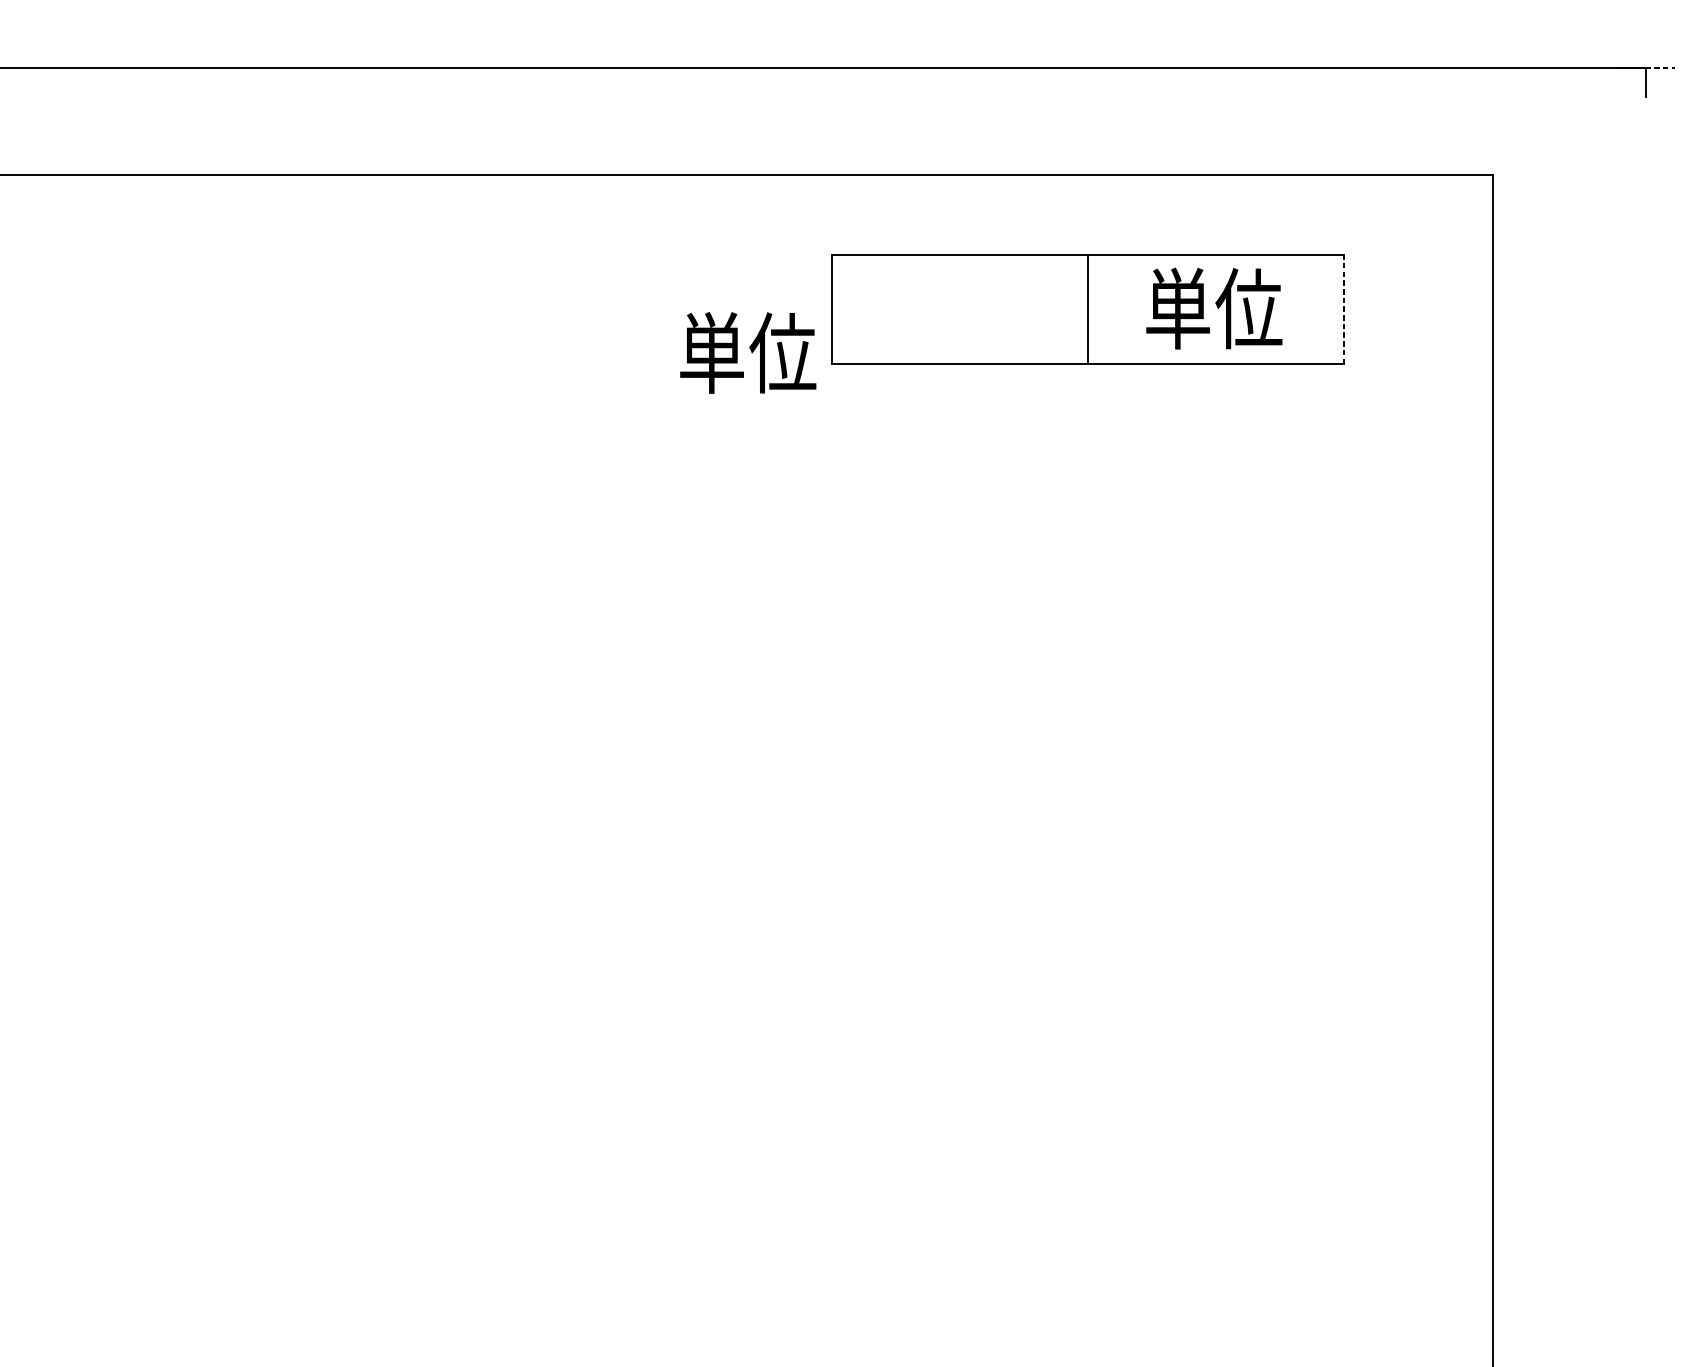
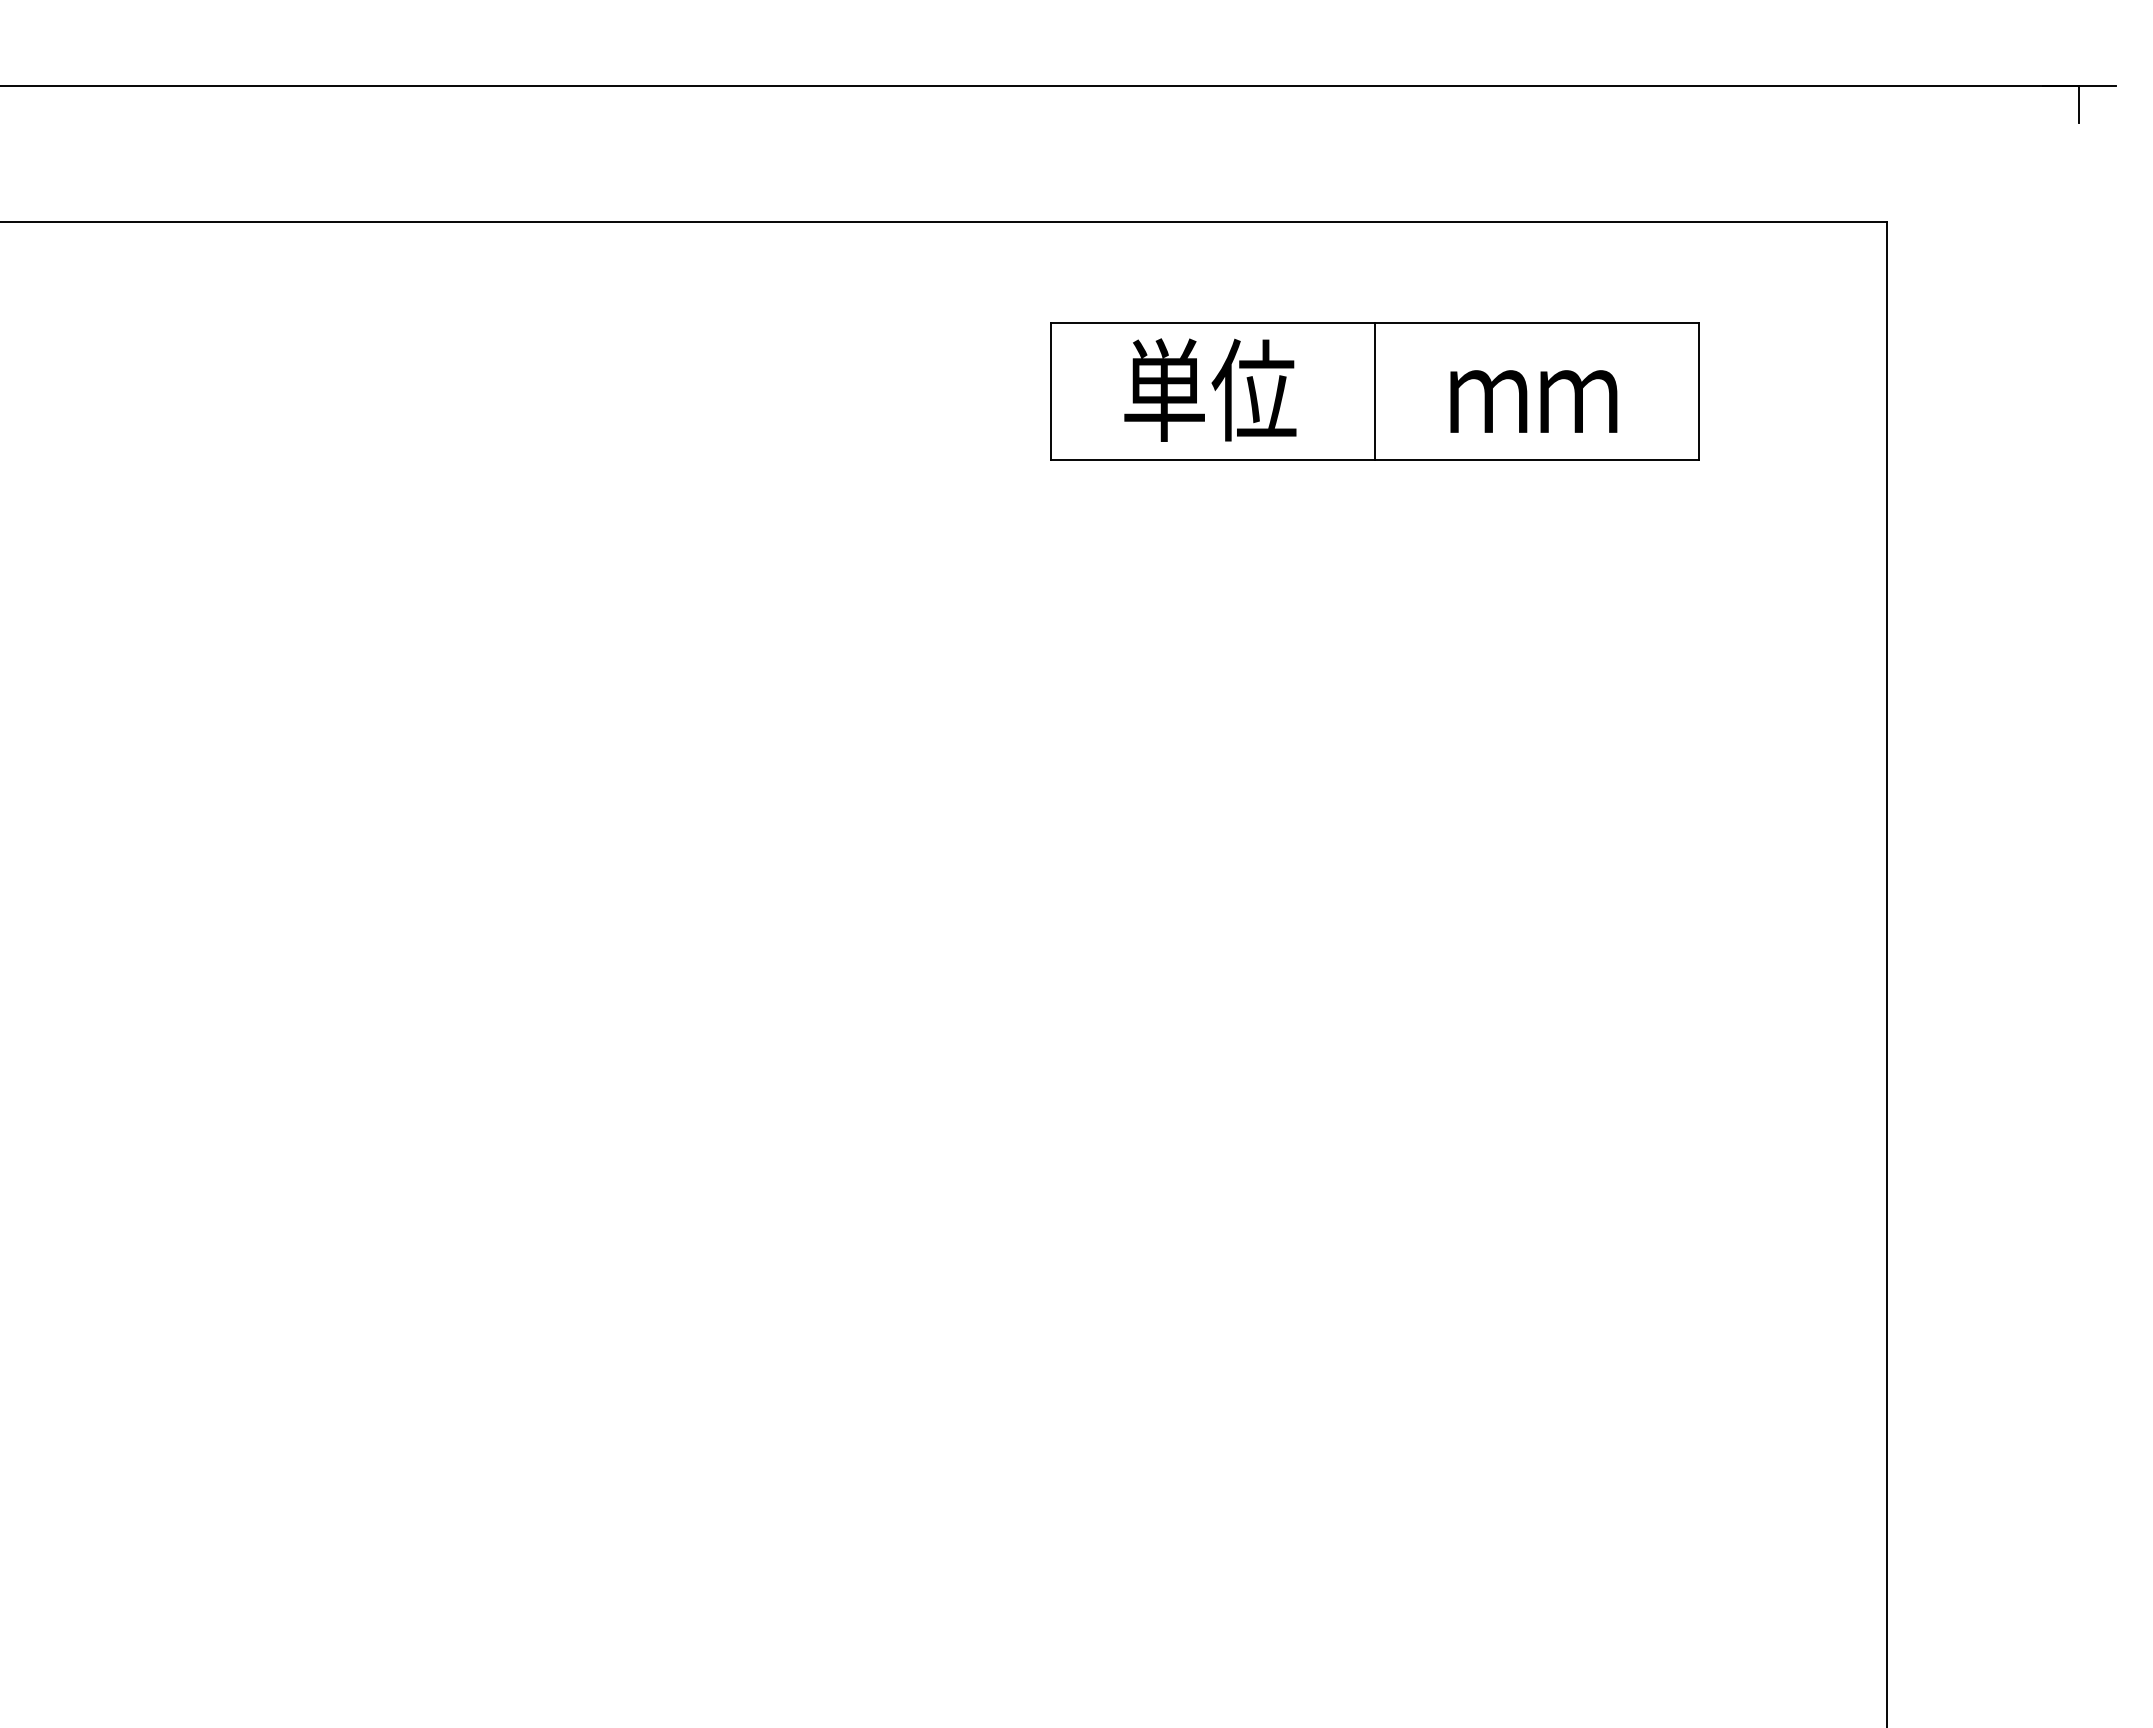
line: (1660, 67) -> (2098, 85), dashed -> solid
text: (1214, 308) -> (1534, 389), 単位 -> ｍｍ
line: (1344, 309) -> (1698, 391), dashed -> solid
text: (748, 352) -> (1210, 389), moved

